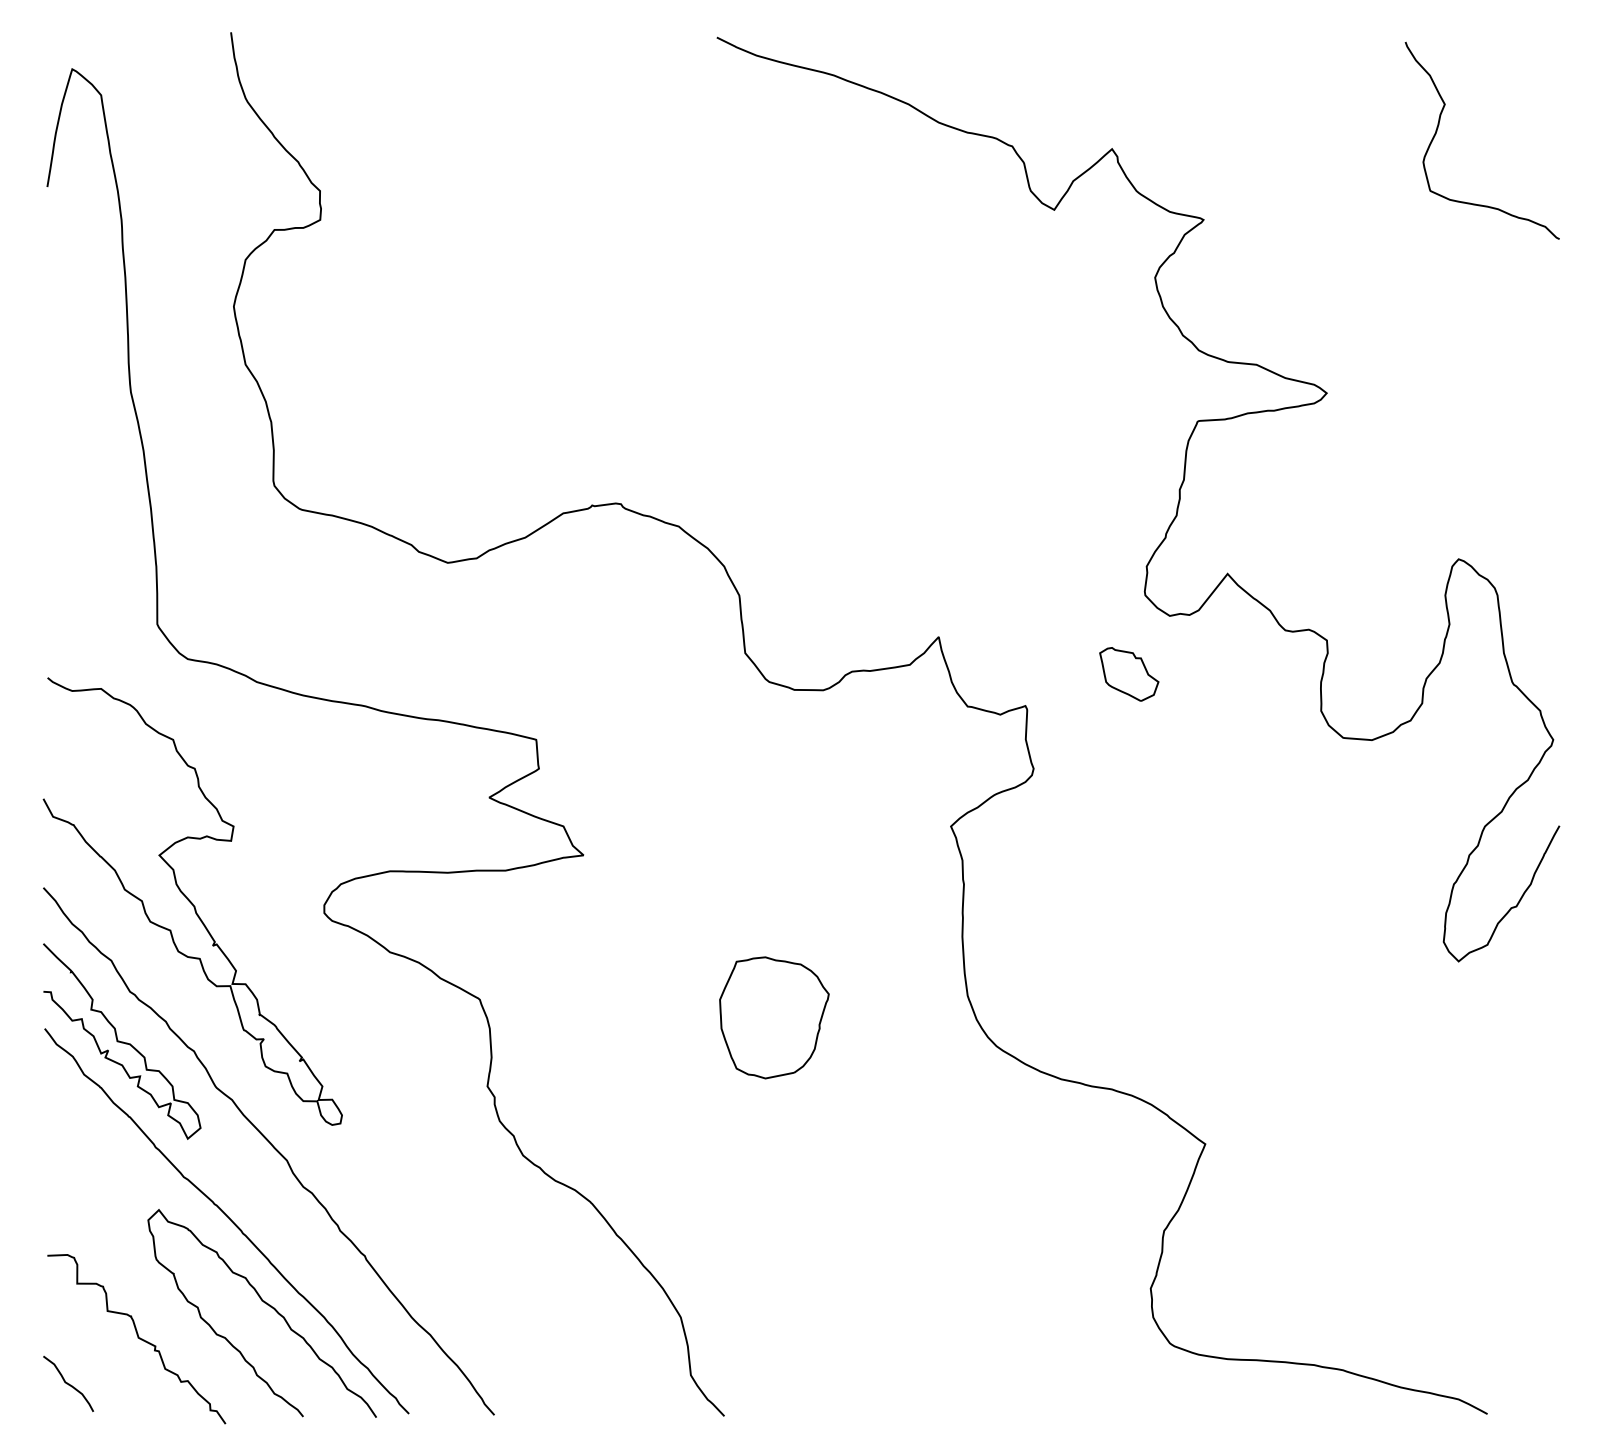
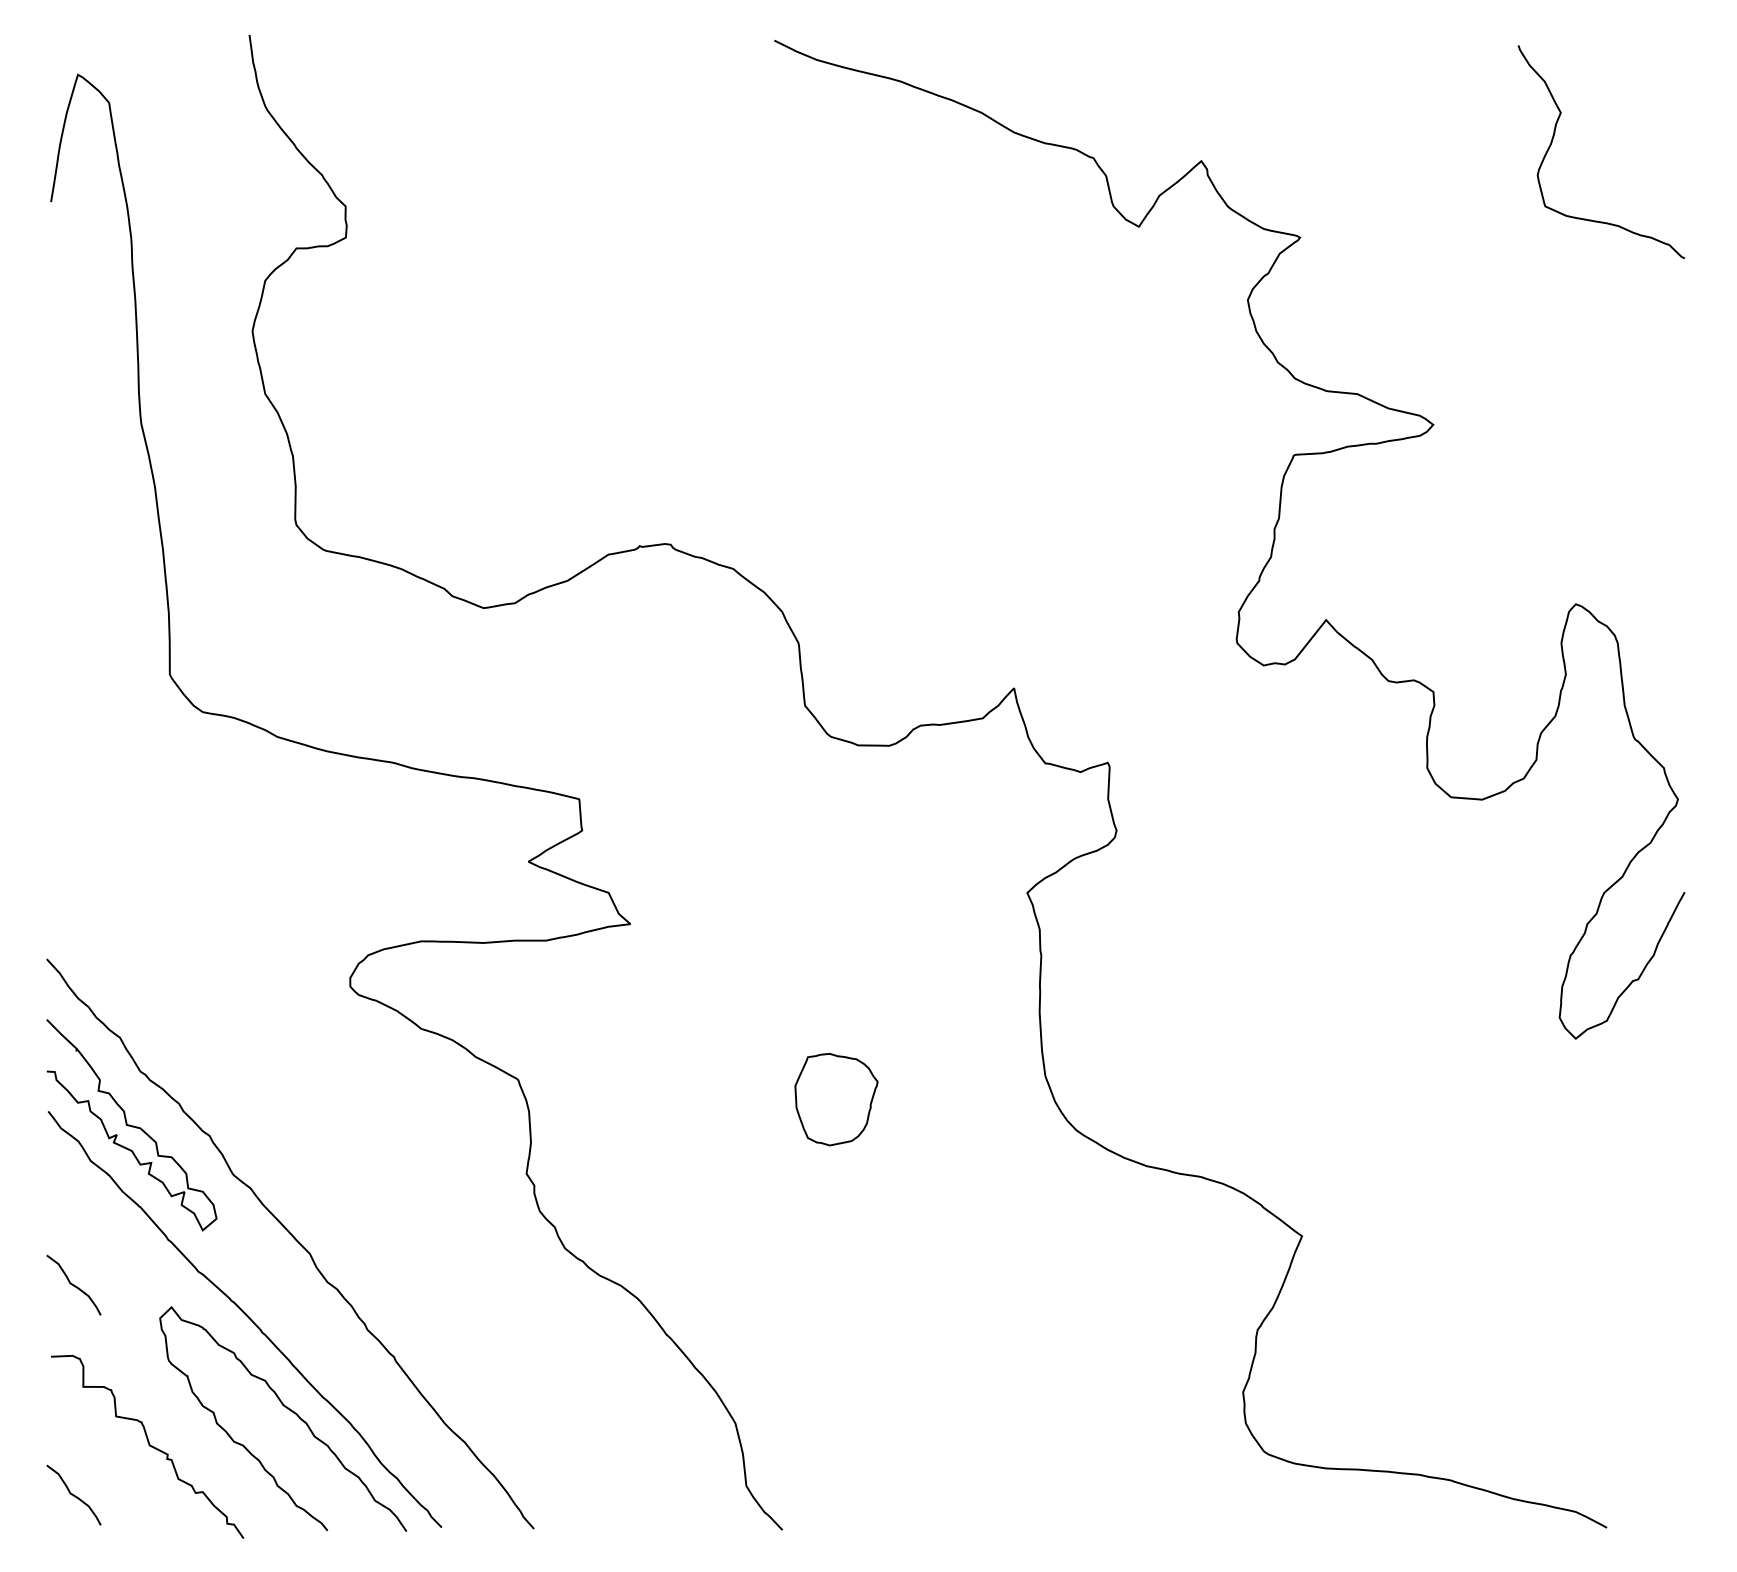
part: (1128, 674) -> (1219, 728), removed
curve: (192, 902) -> (207, 975), removed
part: (774, 1017) -> (836, 1099), size x0.7
curve: (68, 1188) -> (73, 1284), added

